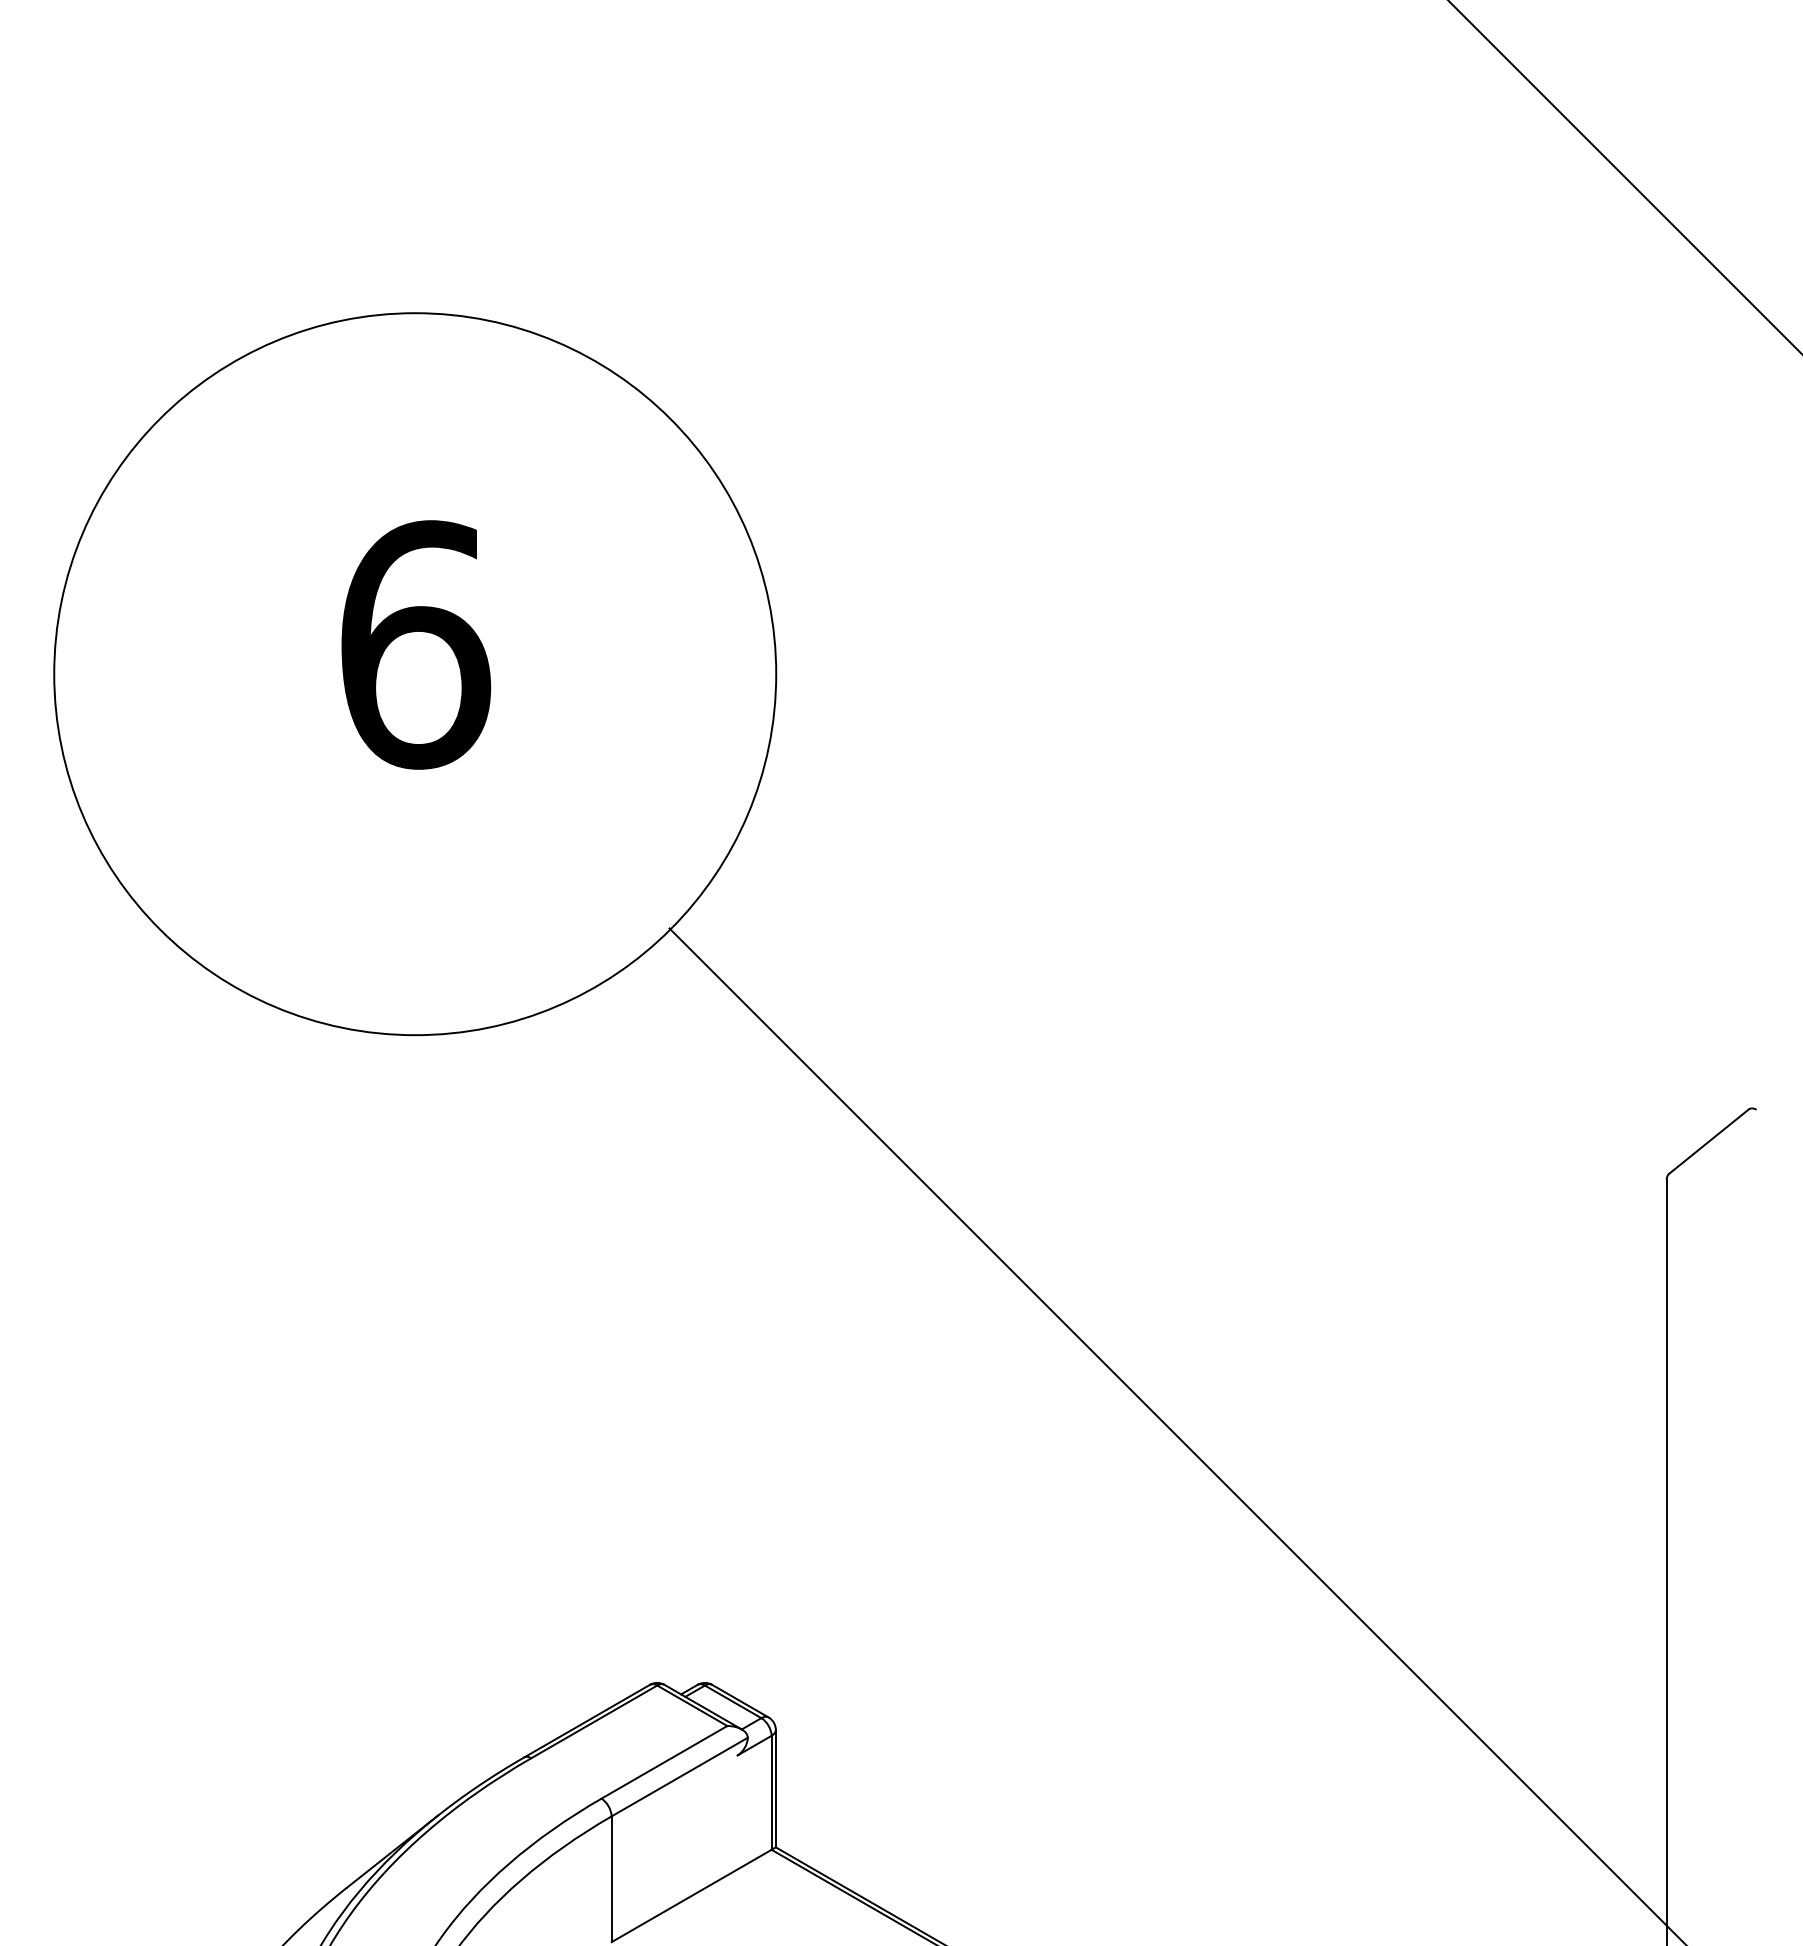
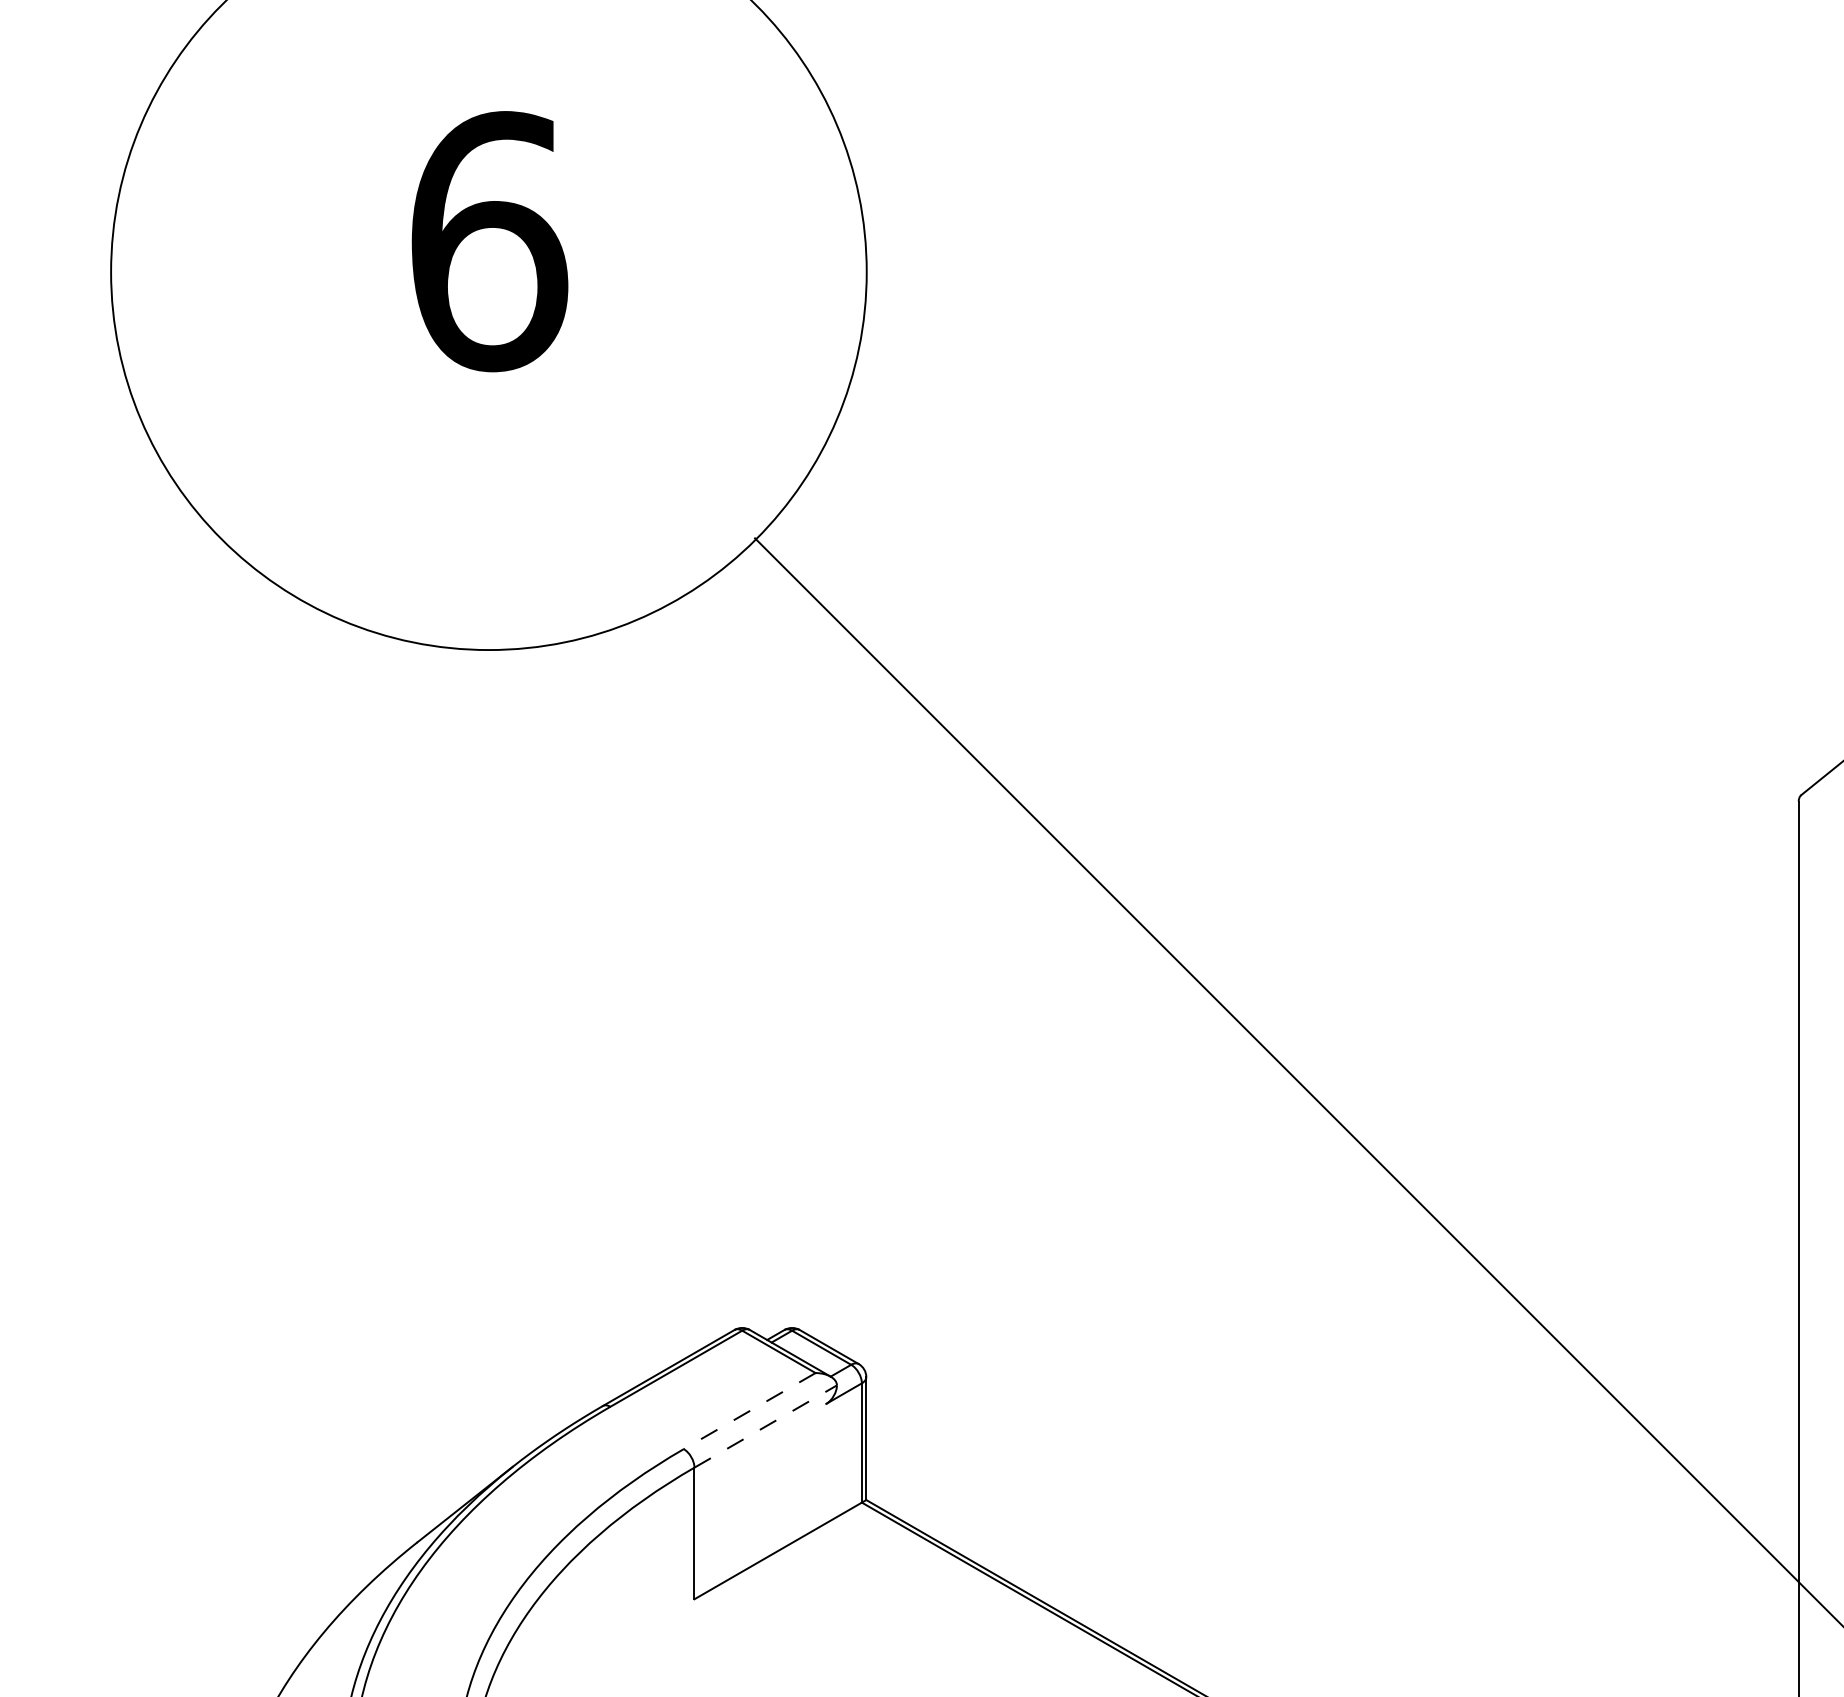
line: (664, 1762) -> (749, 1411), solid -> dashed
line: (679, 1777) -> (765, 1426), solid -> dashed

